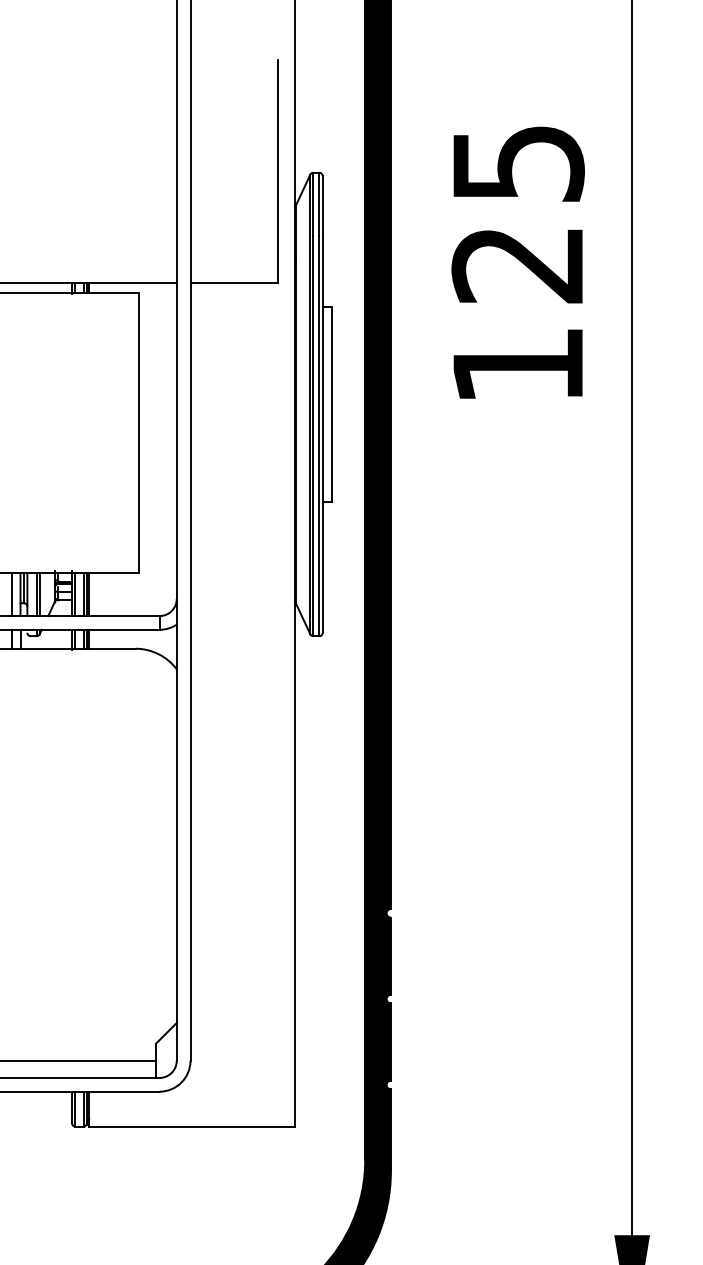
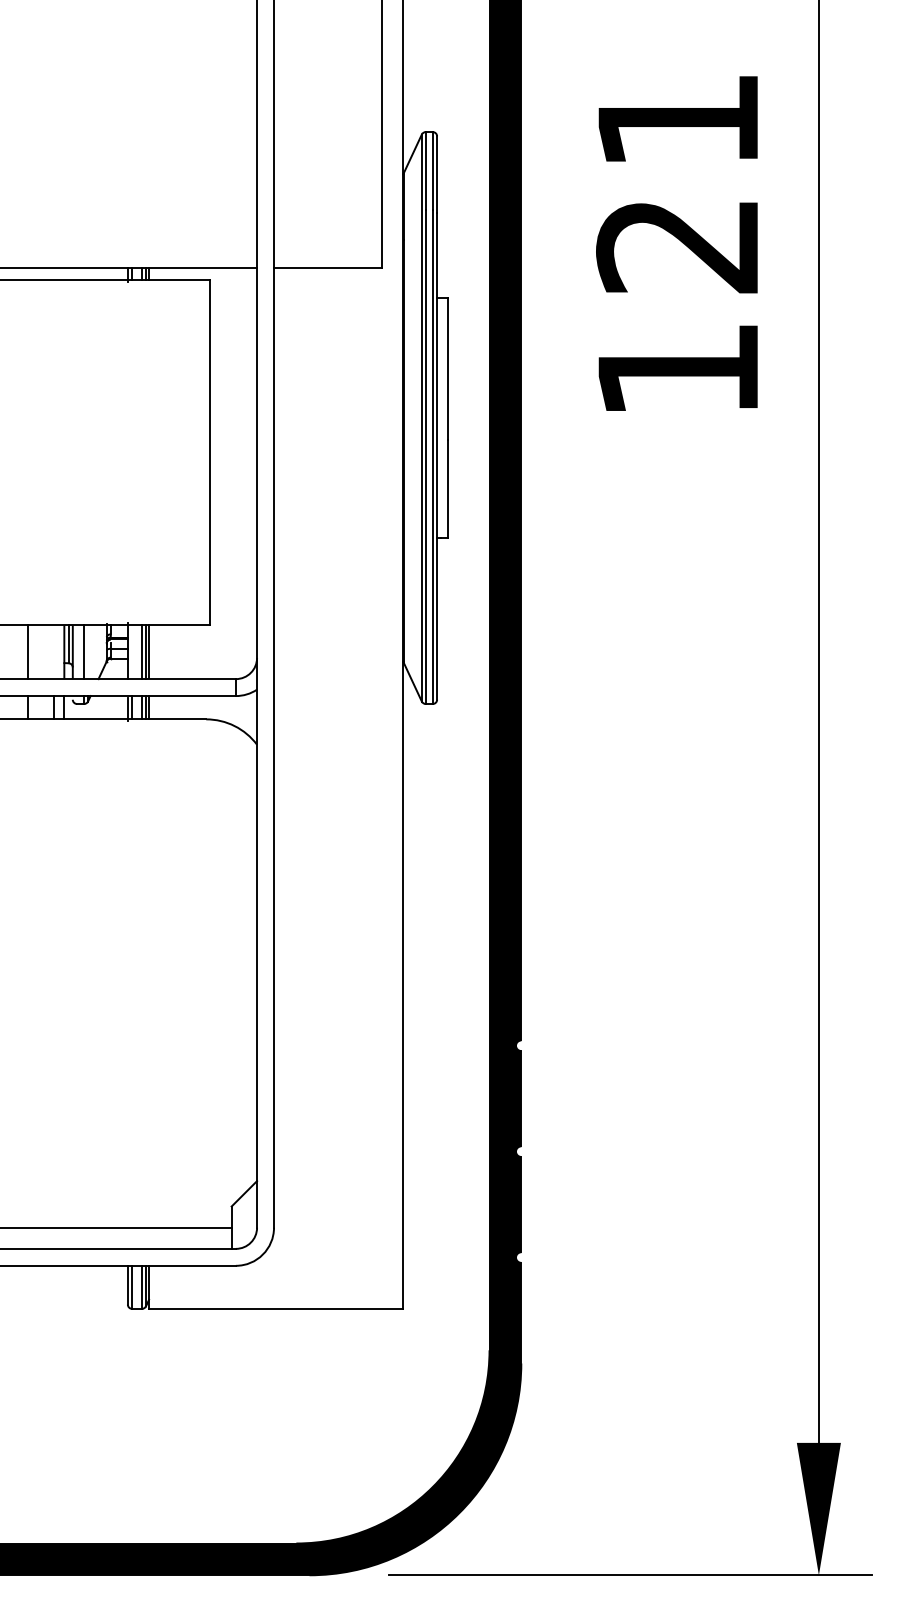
text: (519, 164) -> (679, 121), 125 -> 121
line: (11, 594) -> (53, 652), removed
line: (40, 594) -> (88, 652), removed
line: (75, 594) -> (132, 652), removed

